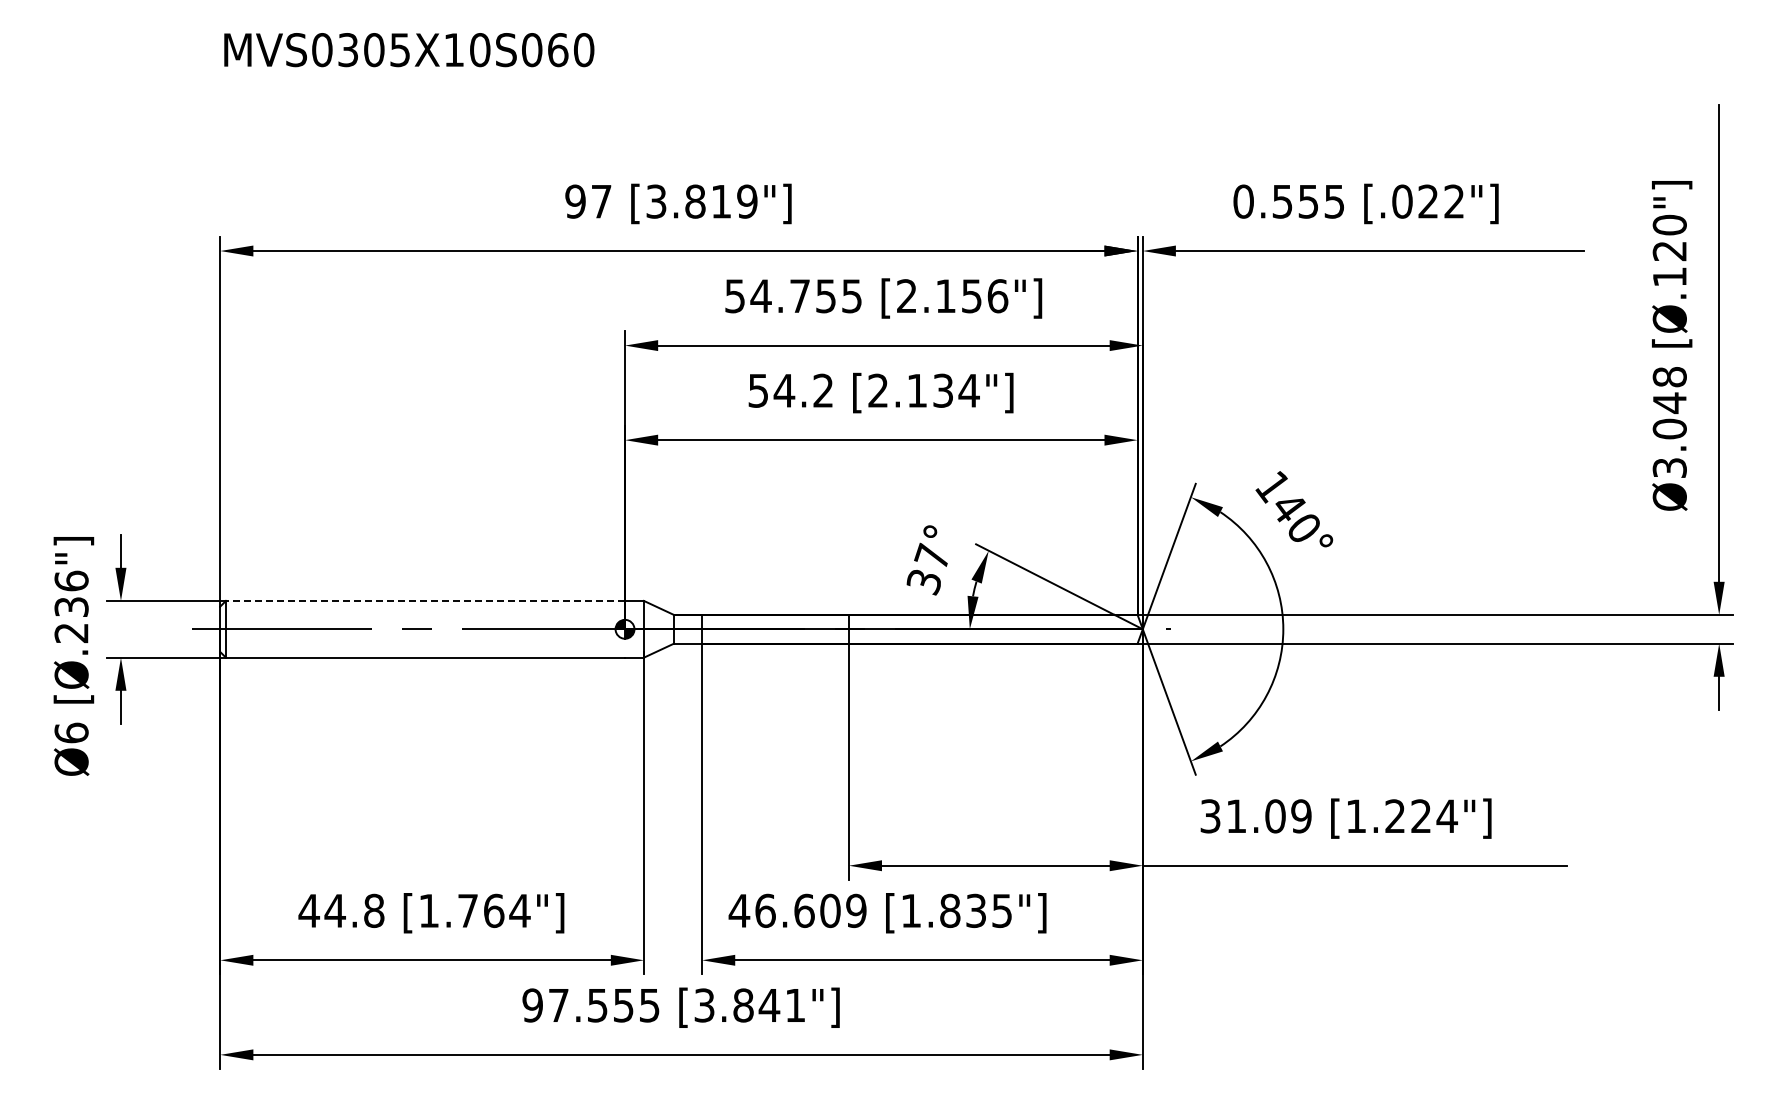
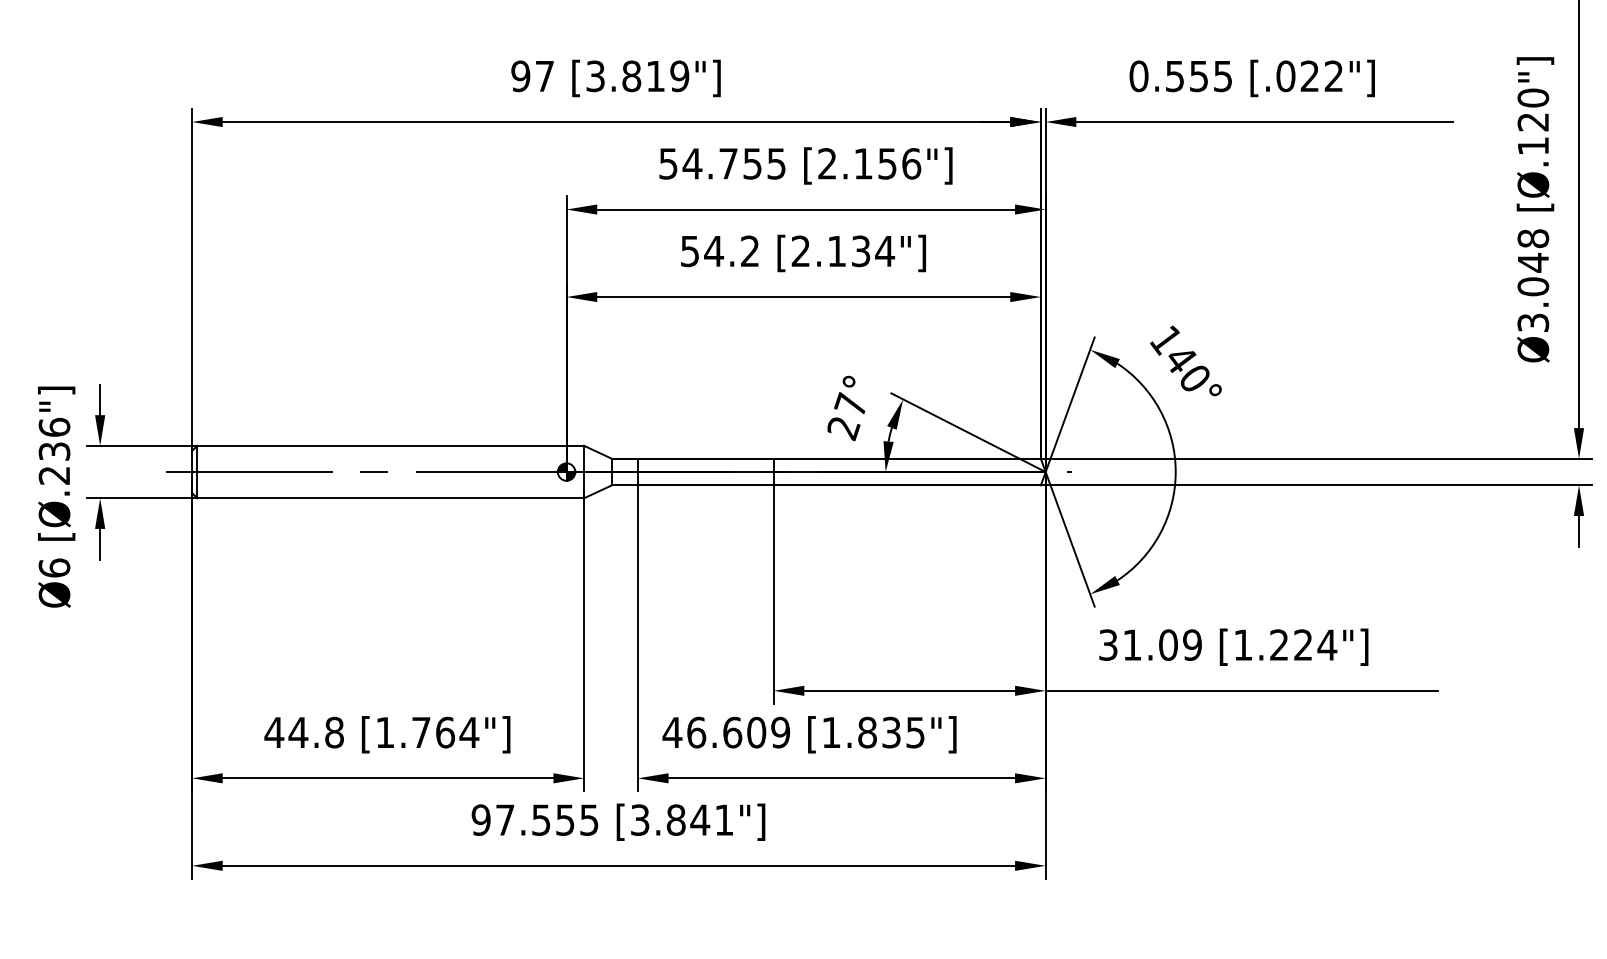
text: (924, 582) -> (843, 428), 37° -> 27°
line: (425, 600) -> (381, 445), dashed -> solid

